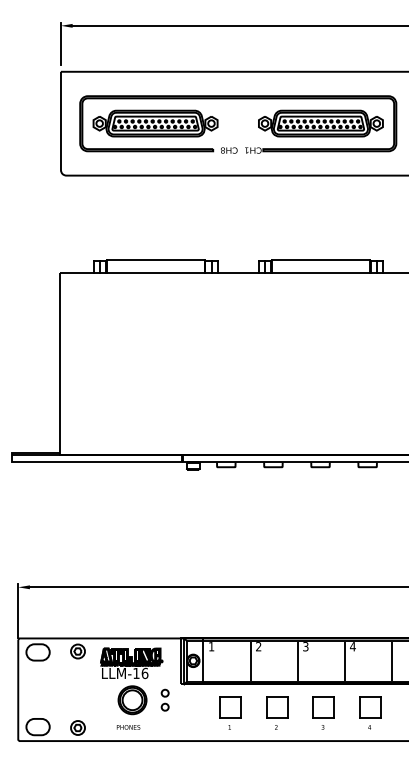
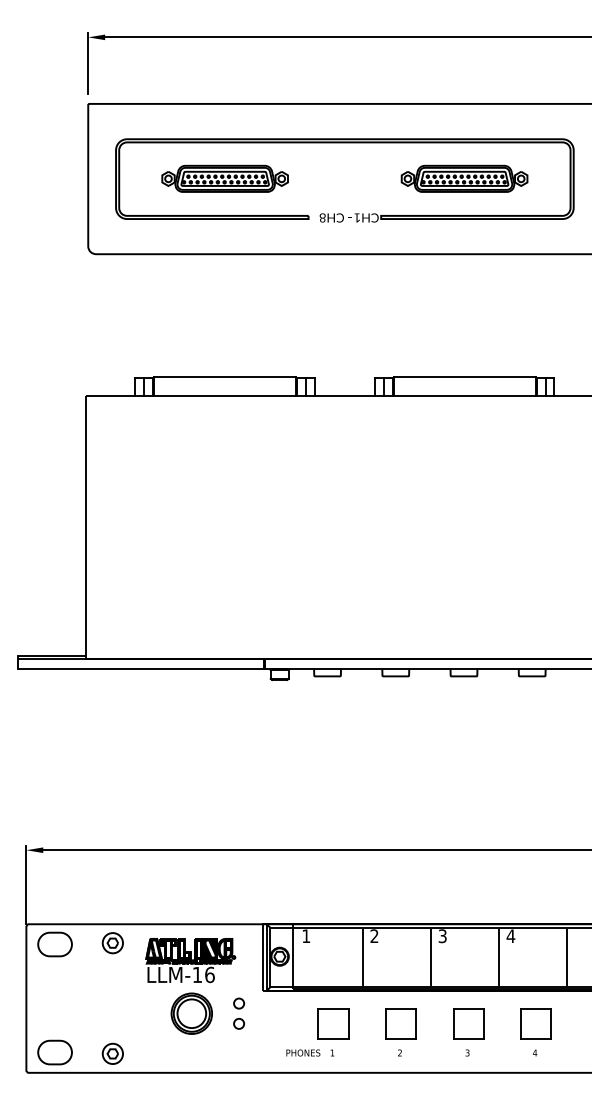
part: (155, 123) -> (225, 178), size x0.7
part: (320, 123) -> (463, 178), size x0.7
text: (128, 727) -> (303, 1053), moved

